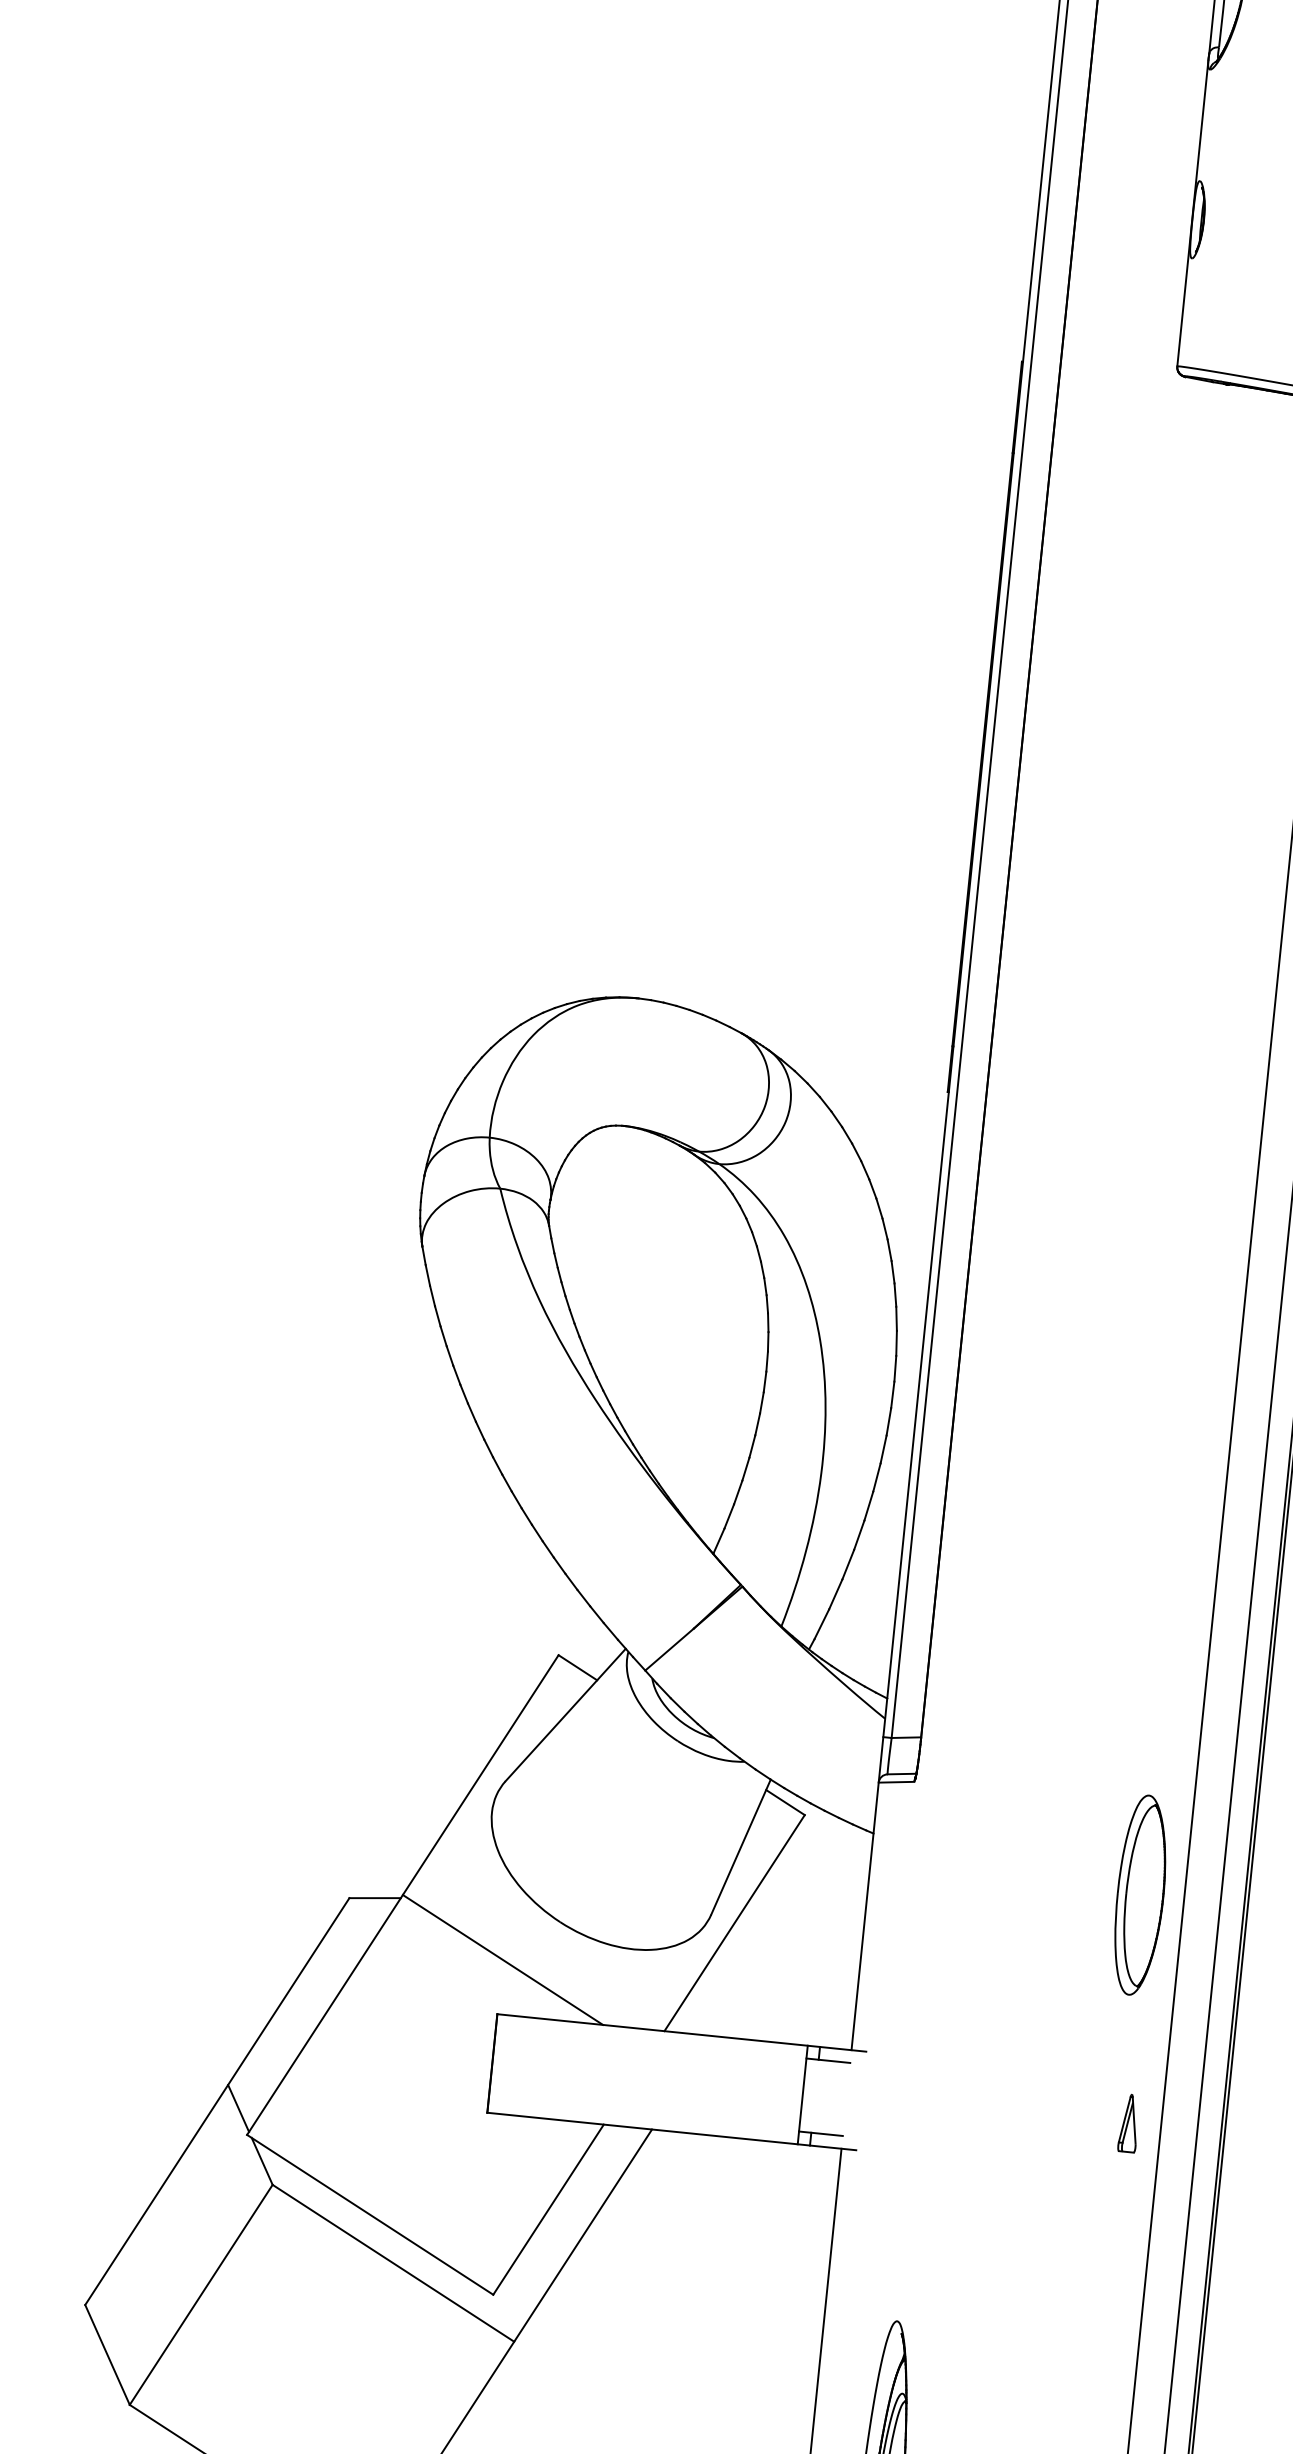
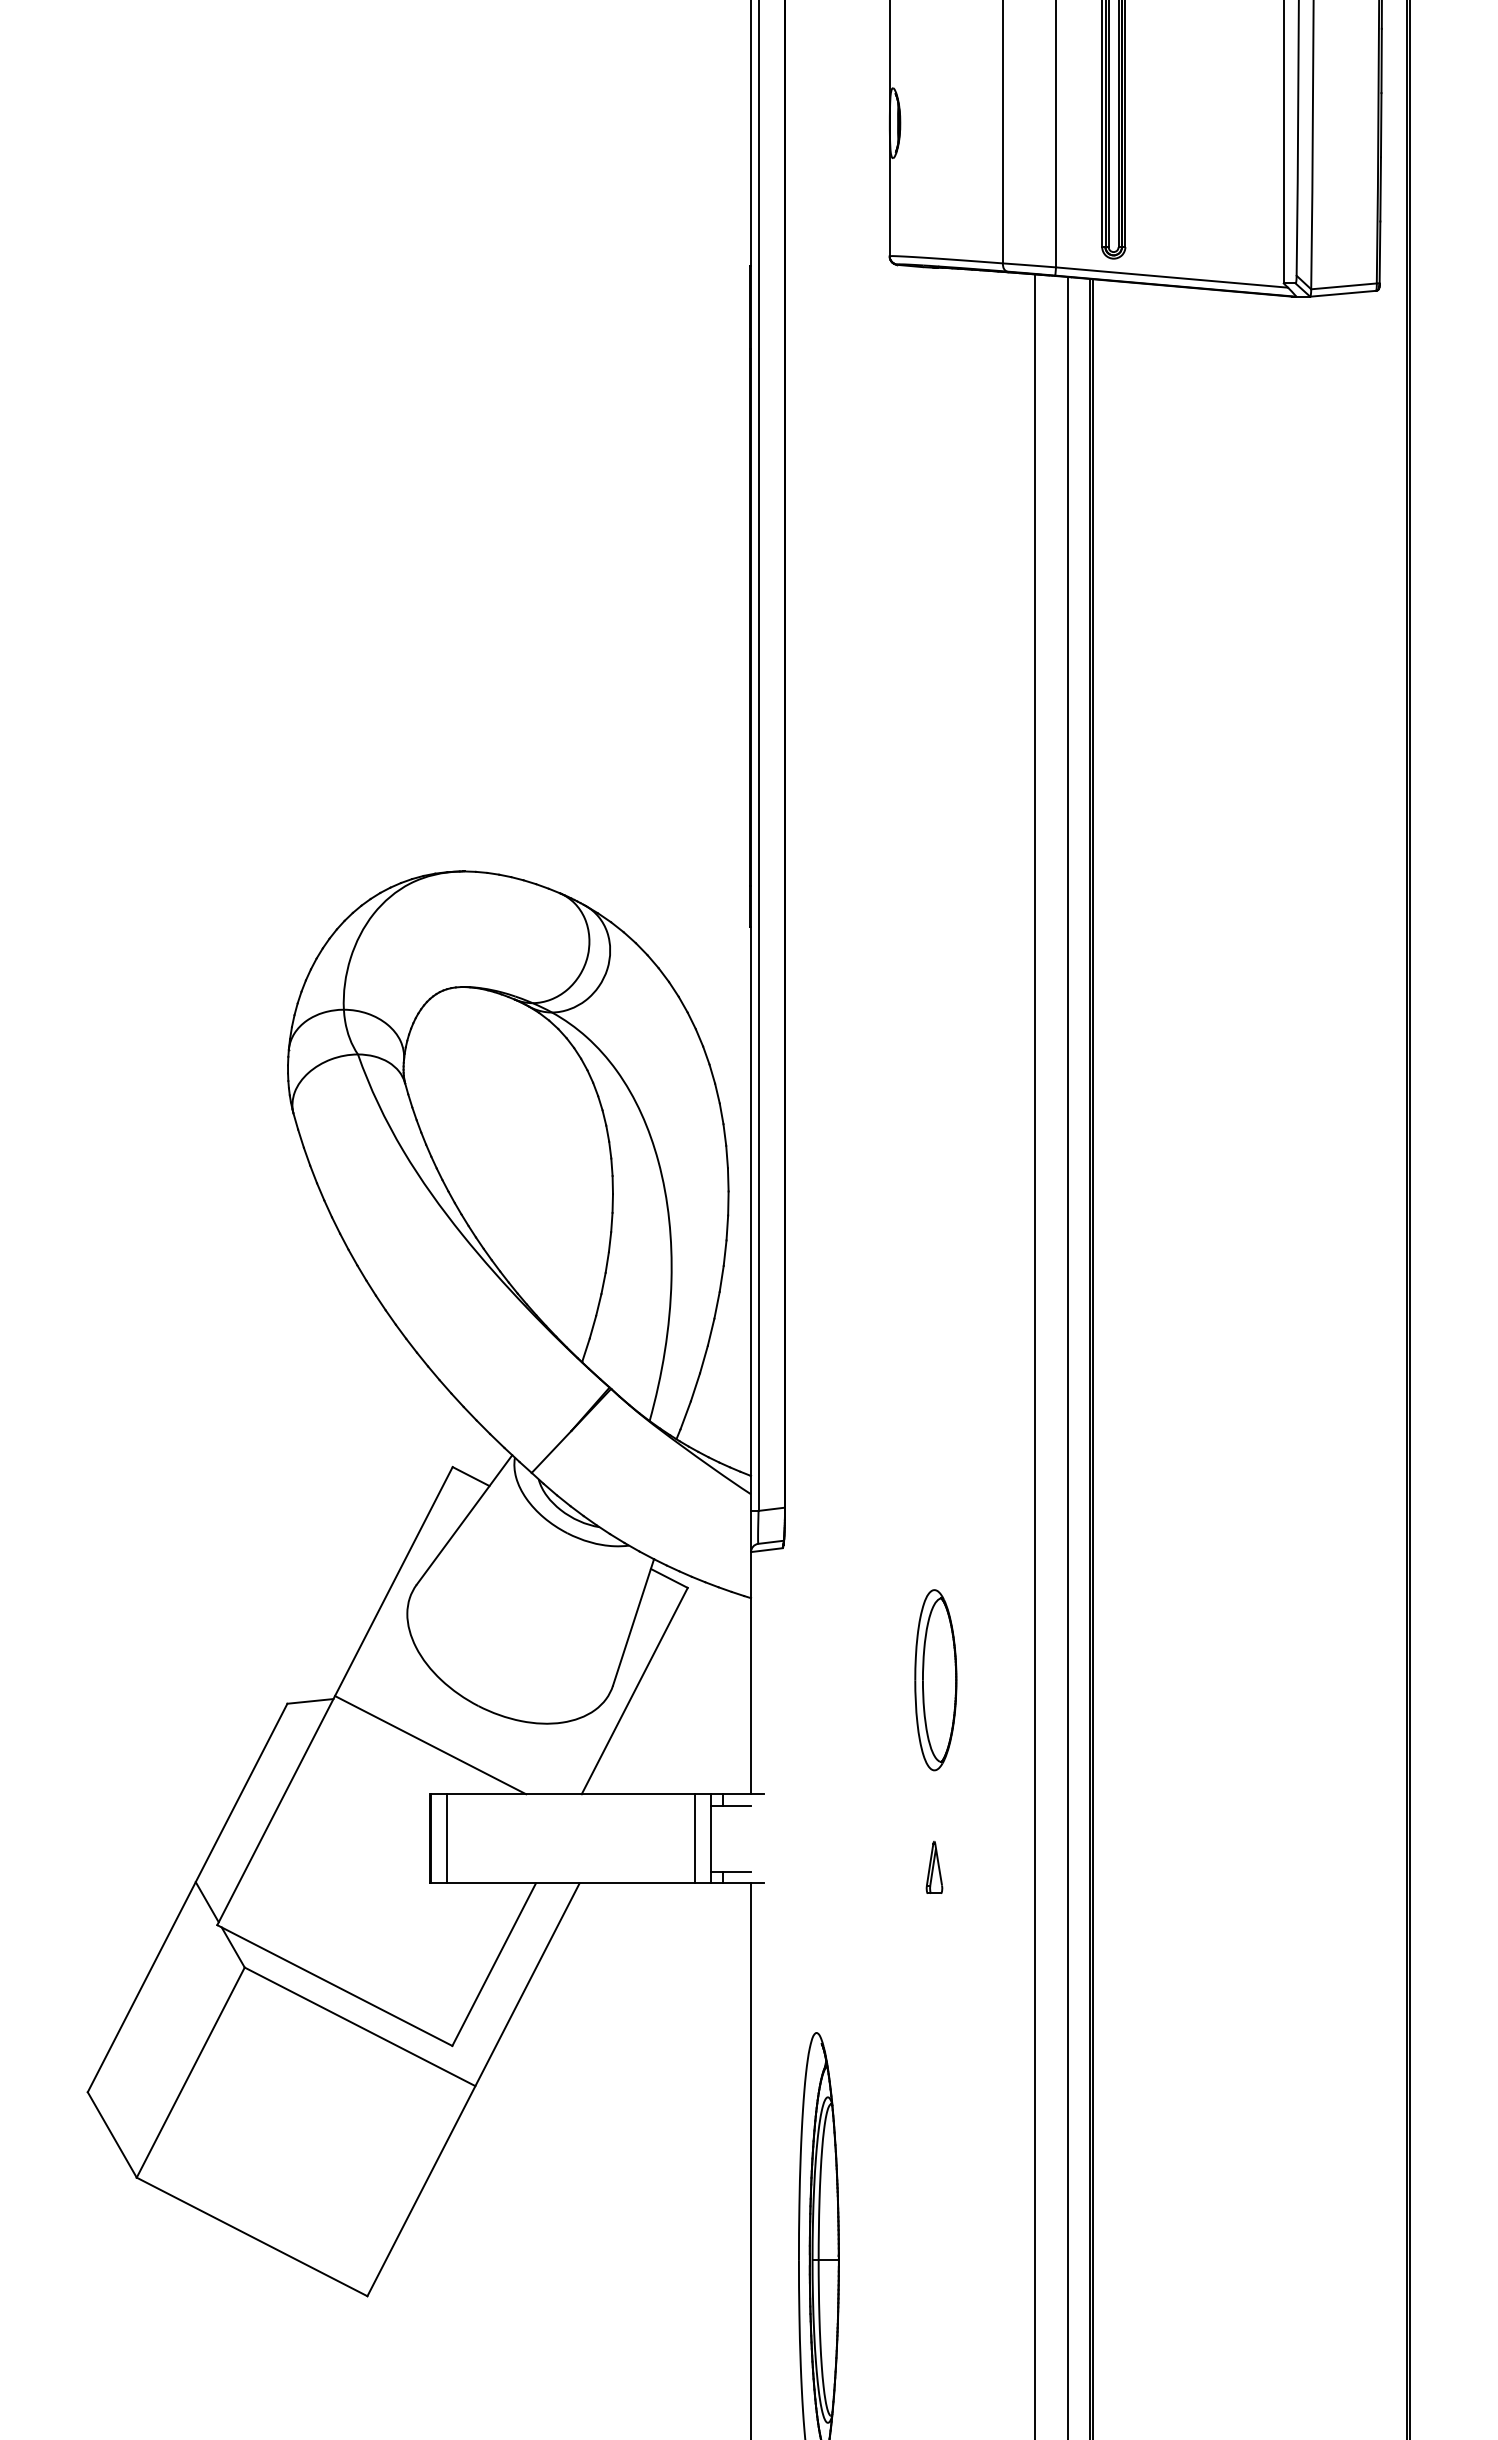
part: (1140, 1895) -> (935, 1680), moved
line: (511, 2065) -> (447, 1838), added
line: (784, 2092) -> (694, 1838), added
part: (1129, 2122) -> (934, 1866), moved

